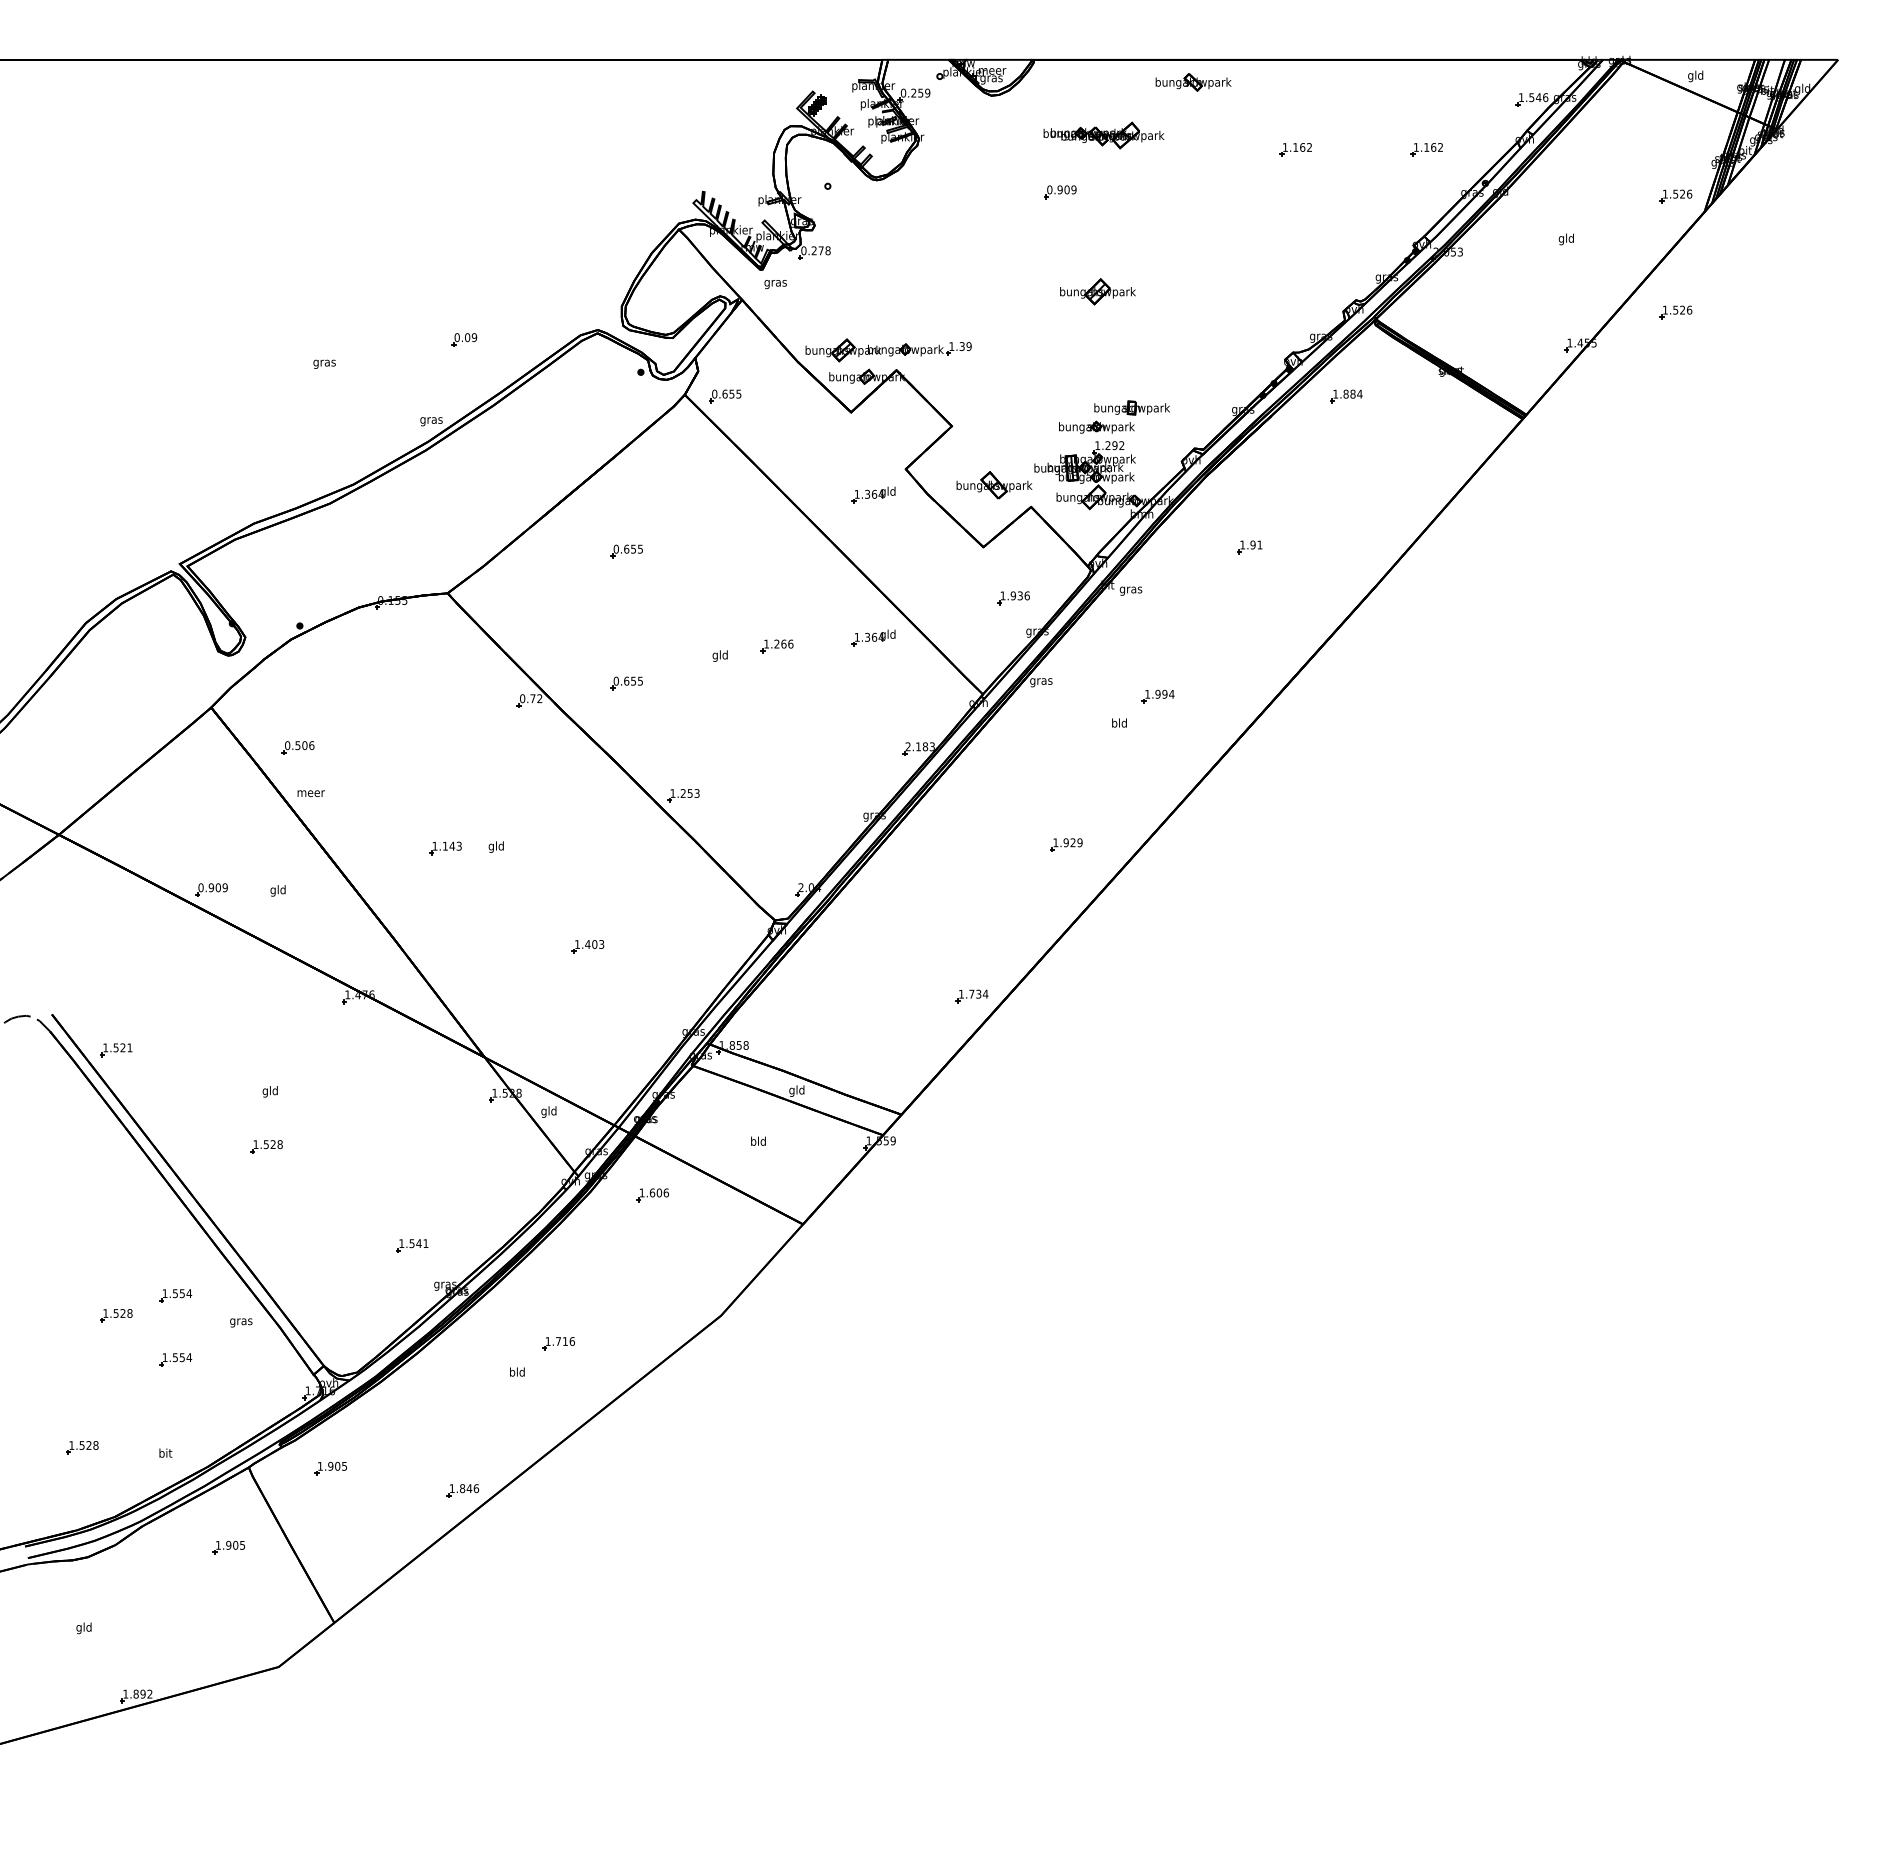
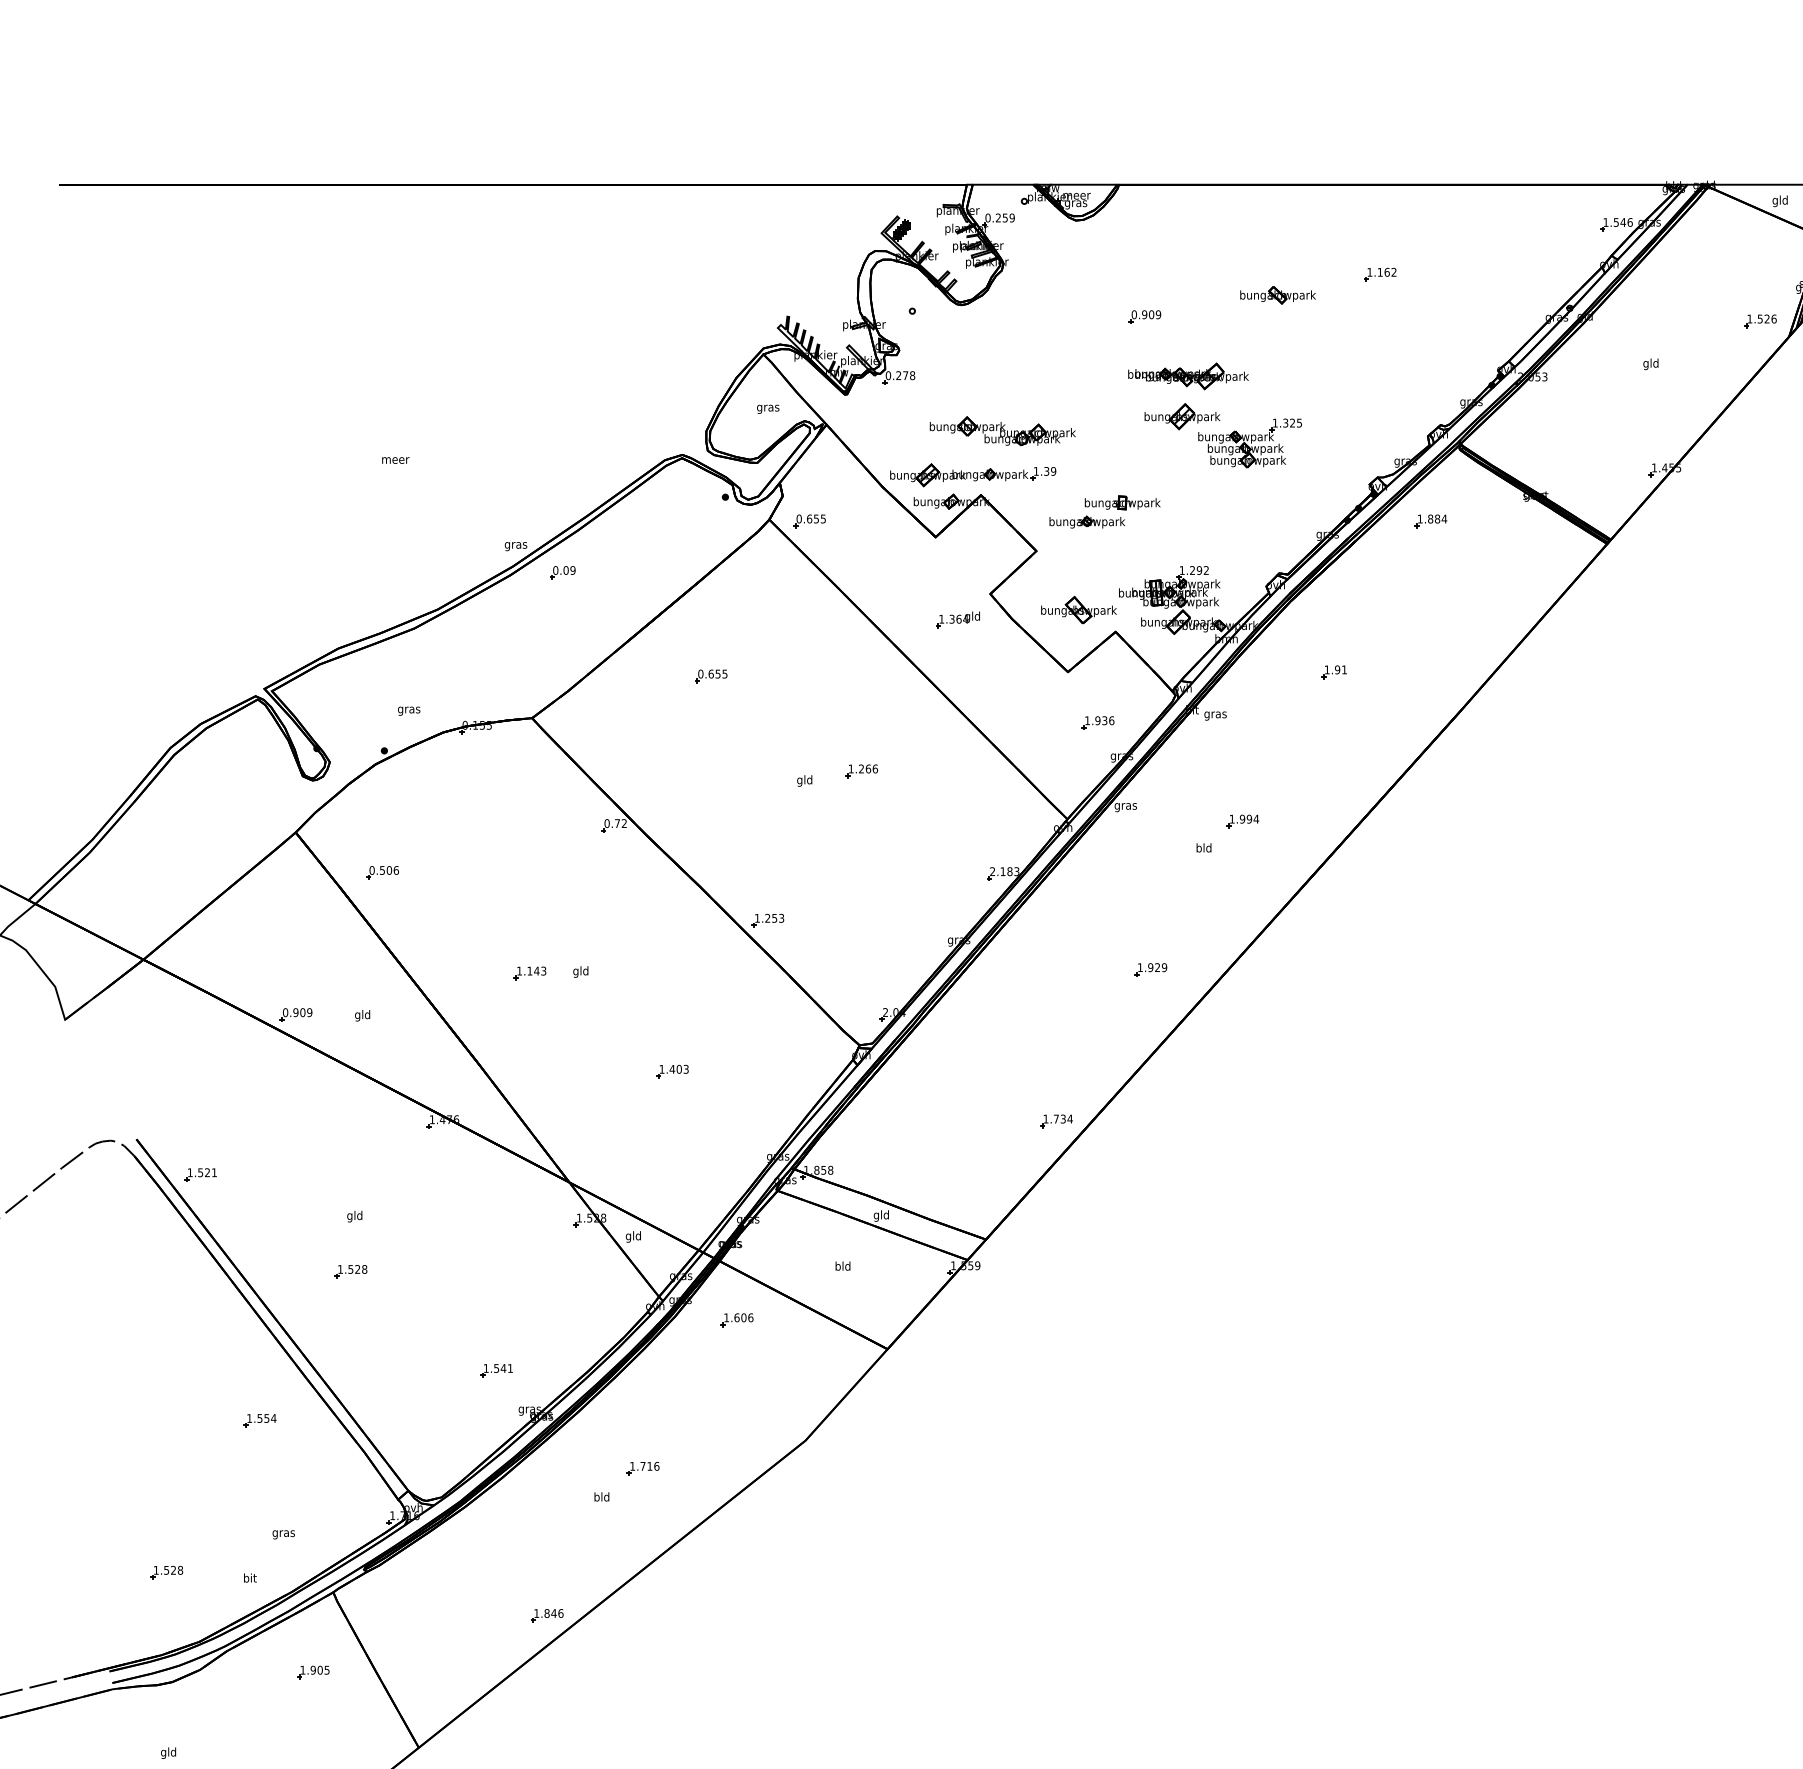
part: (1193, 82) -> (1278, 295), moved
part: (1103, 135) -> (1188, 376), moved
part: (1426, 149) -> (1511, 274), removed
text: (775, 284) -> (768, 409), moved
part: (918, 306) -> (1003, 431), added
part: (1675, 312) -> (1760, 437), removed
part: (1165, 318) -> (1250, 443), added
part: (464, 339) -> (563, 572), moved
text: (324, 363) -> (409, 710), moved
part: (1114, 416) -> (1105, 511), moved
part: (873, 637) -> (958, 762), removed
part: (626, 683) -> (711, 808), removed
text: (310, 793) -> (395, 460), moved
part: (116, 1315) -> (201, 1440), removed
text: (241, 1322) -> (284, 1534), moved
part: (175, 1359) -> (260, 1484), removed
part: (330, 1468) -> (415, 1593), removed

